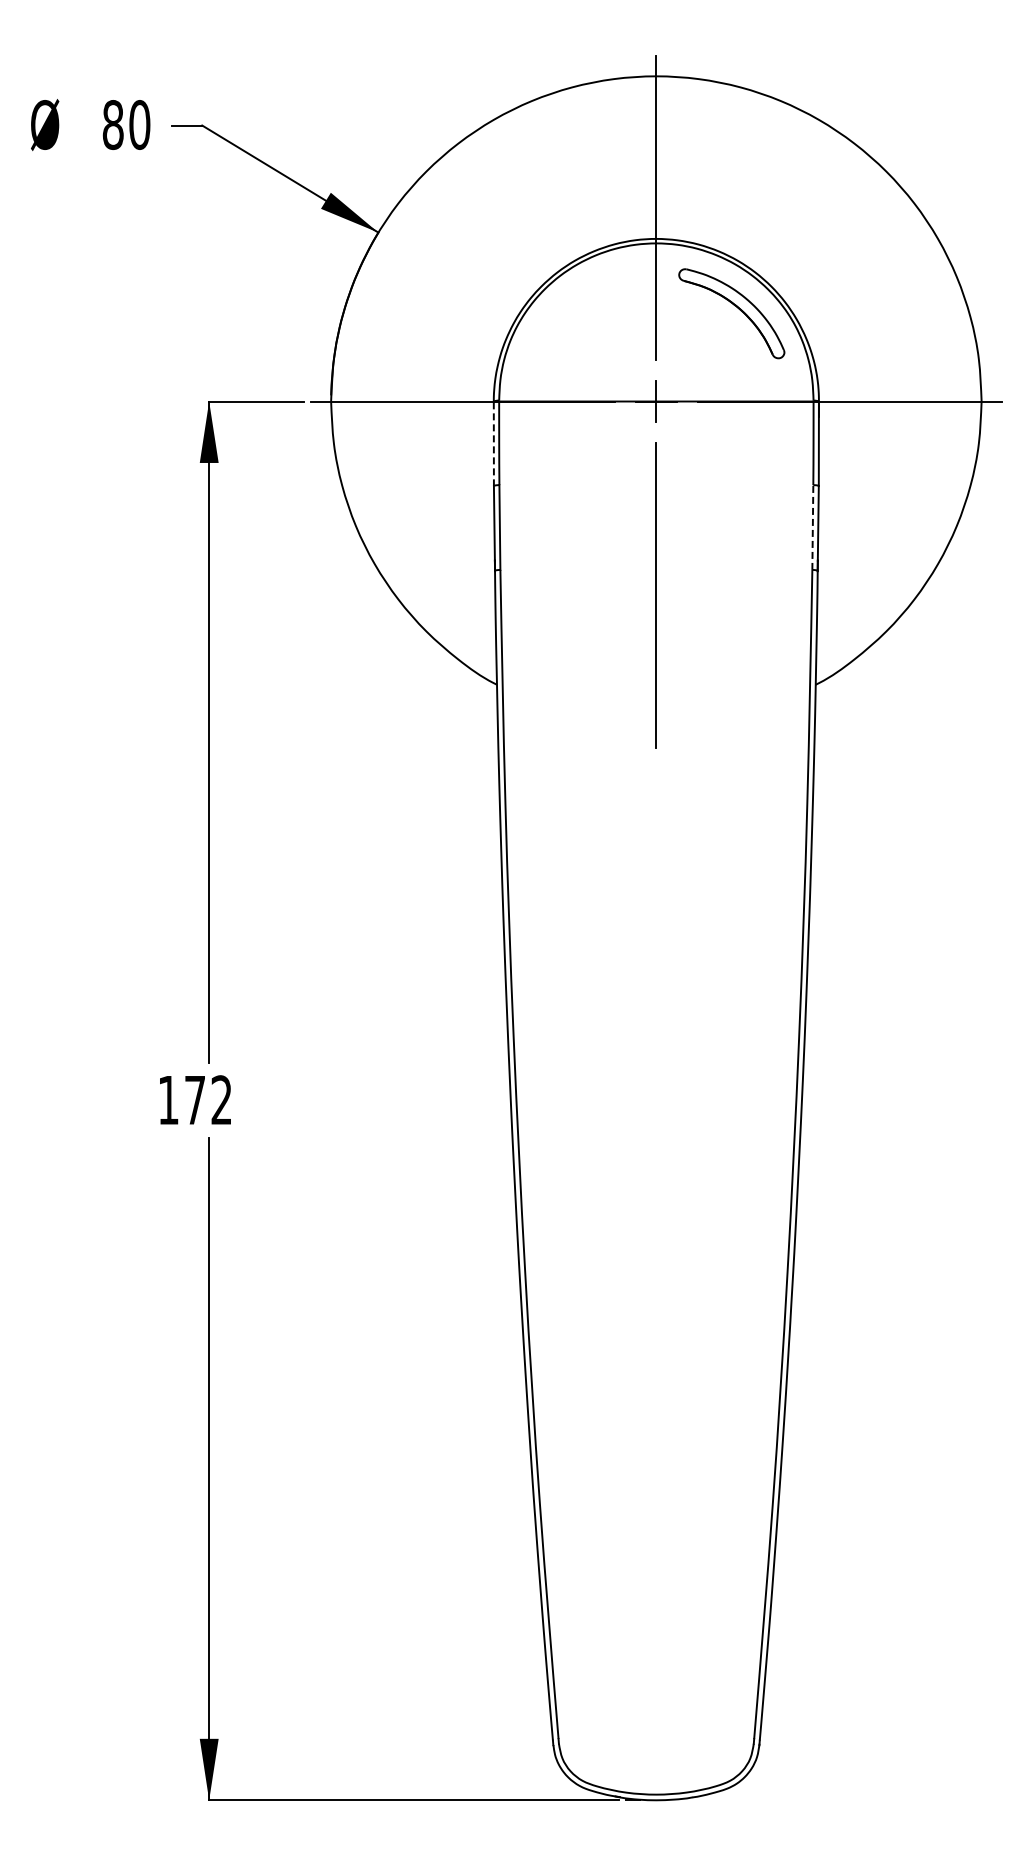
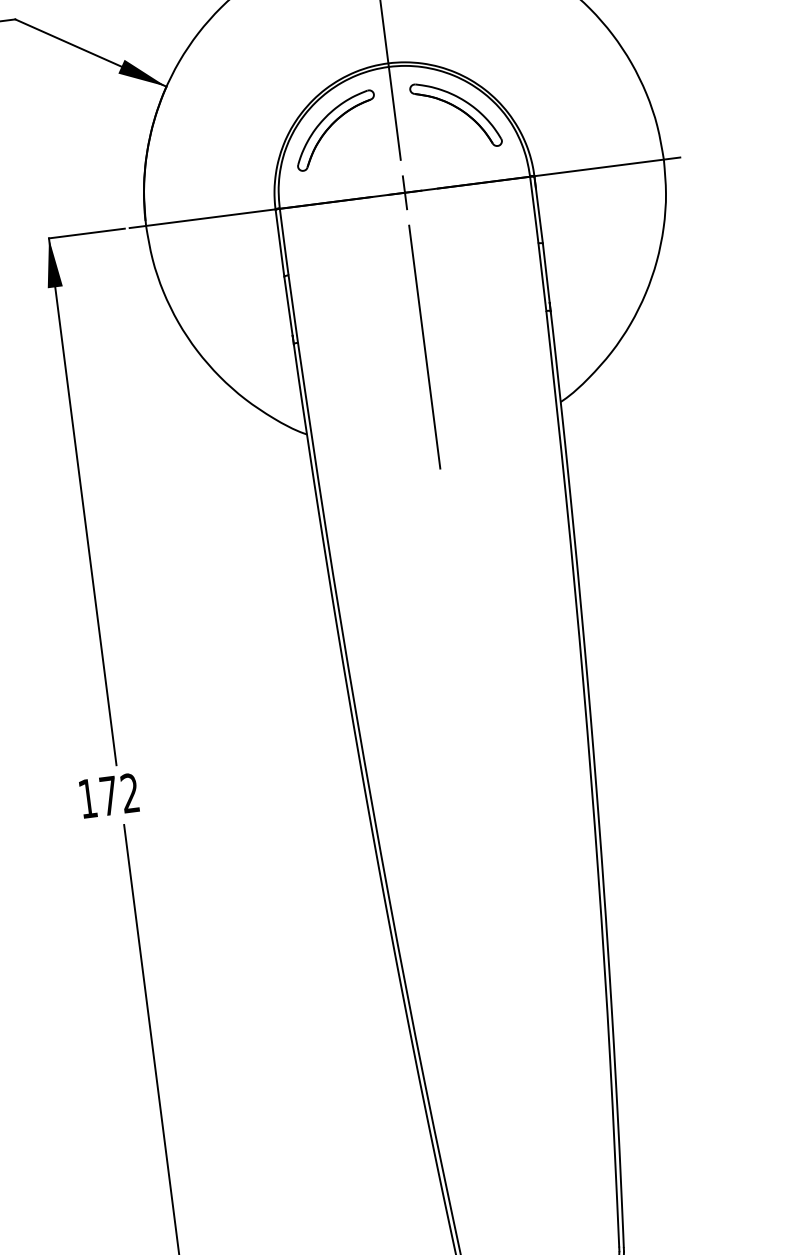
part: (575, 308) -> (331, 127), added
line: (493, 444) -> (279, 243), dashed -> solid
line: (812, 527) -> (542, 277), dashed -> solid

